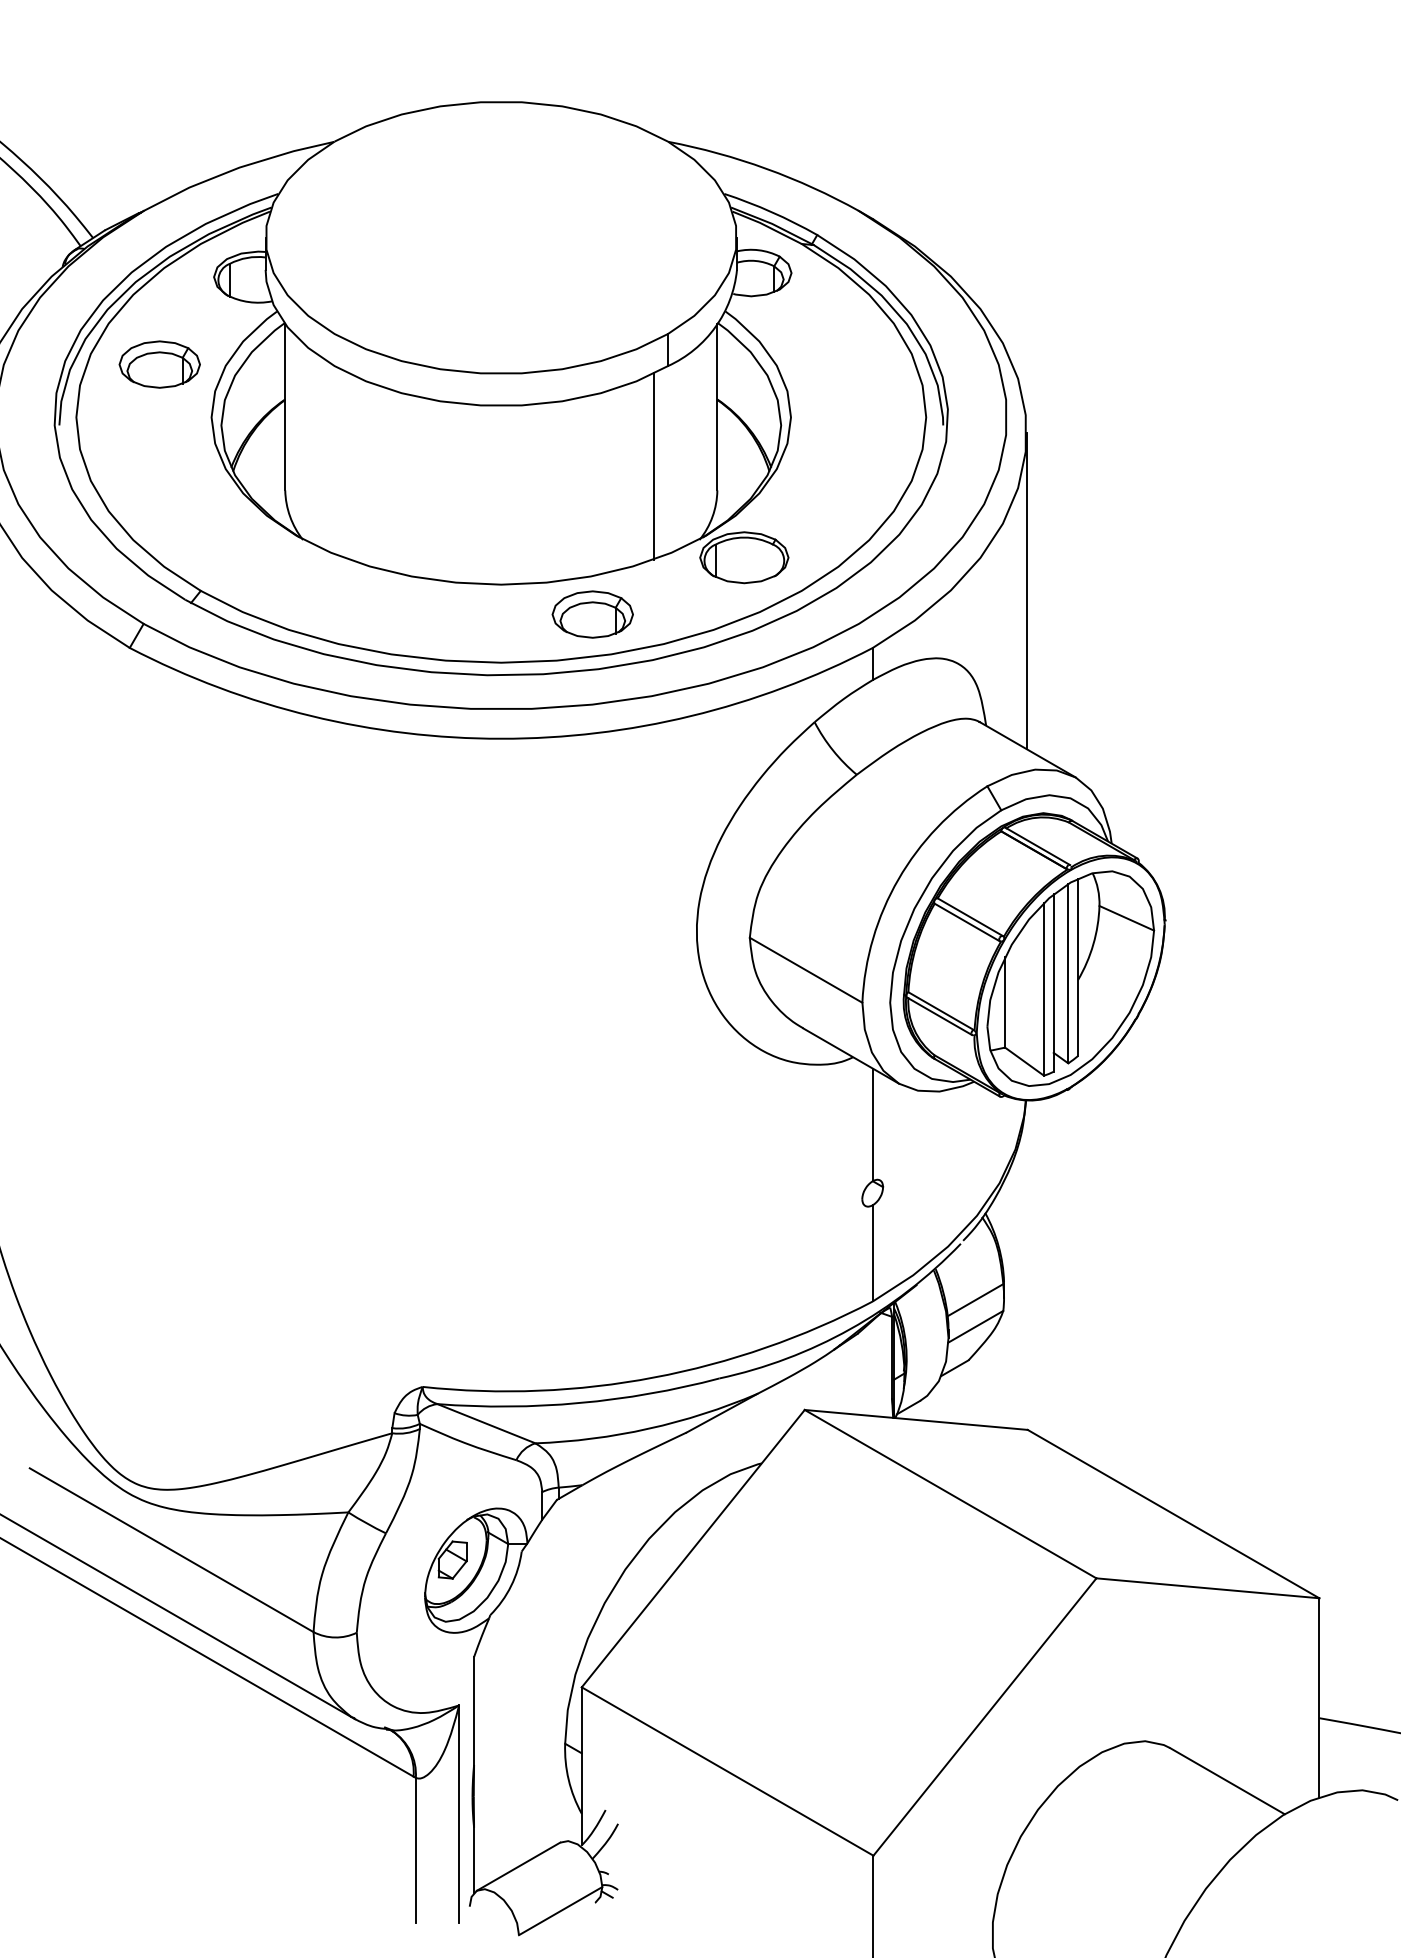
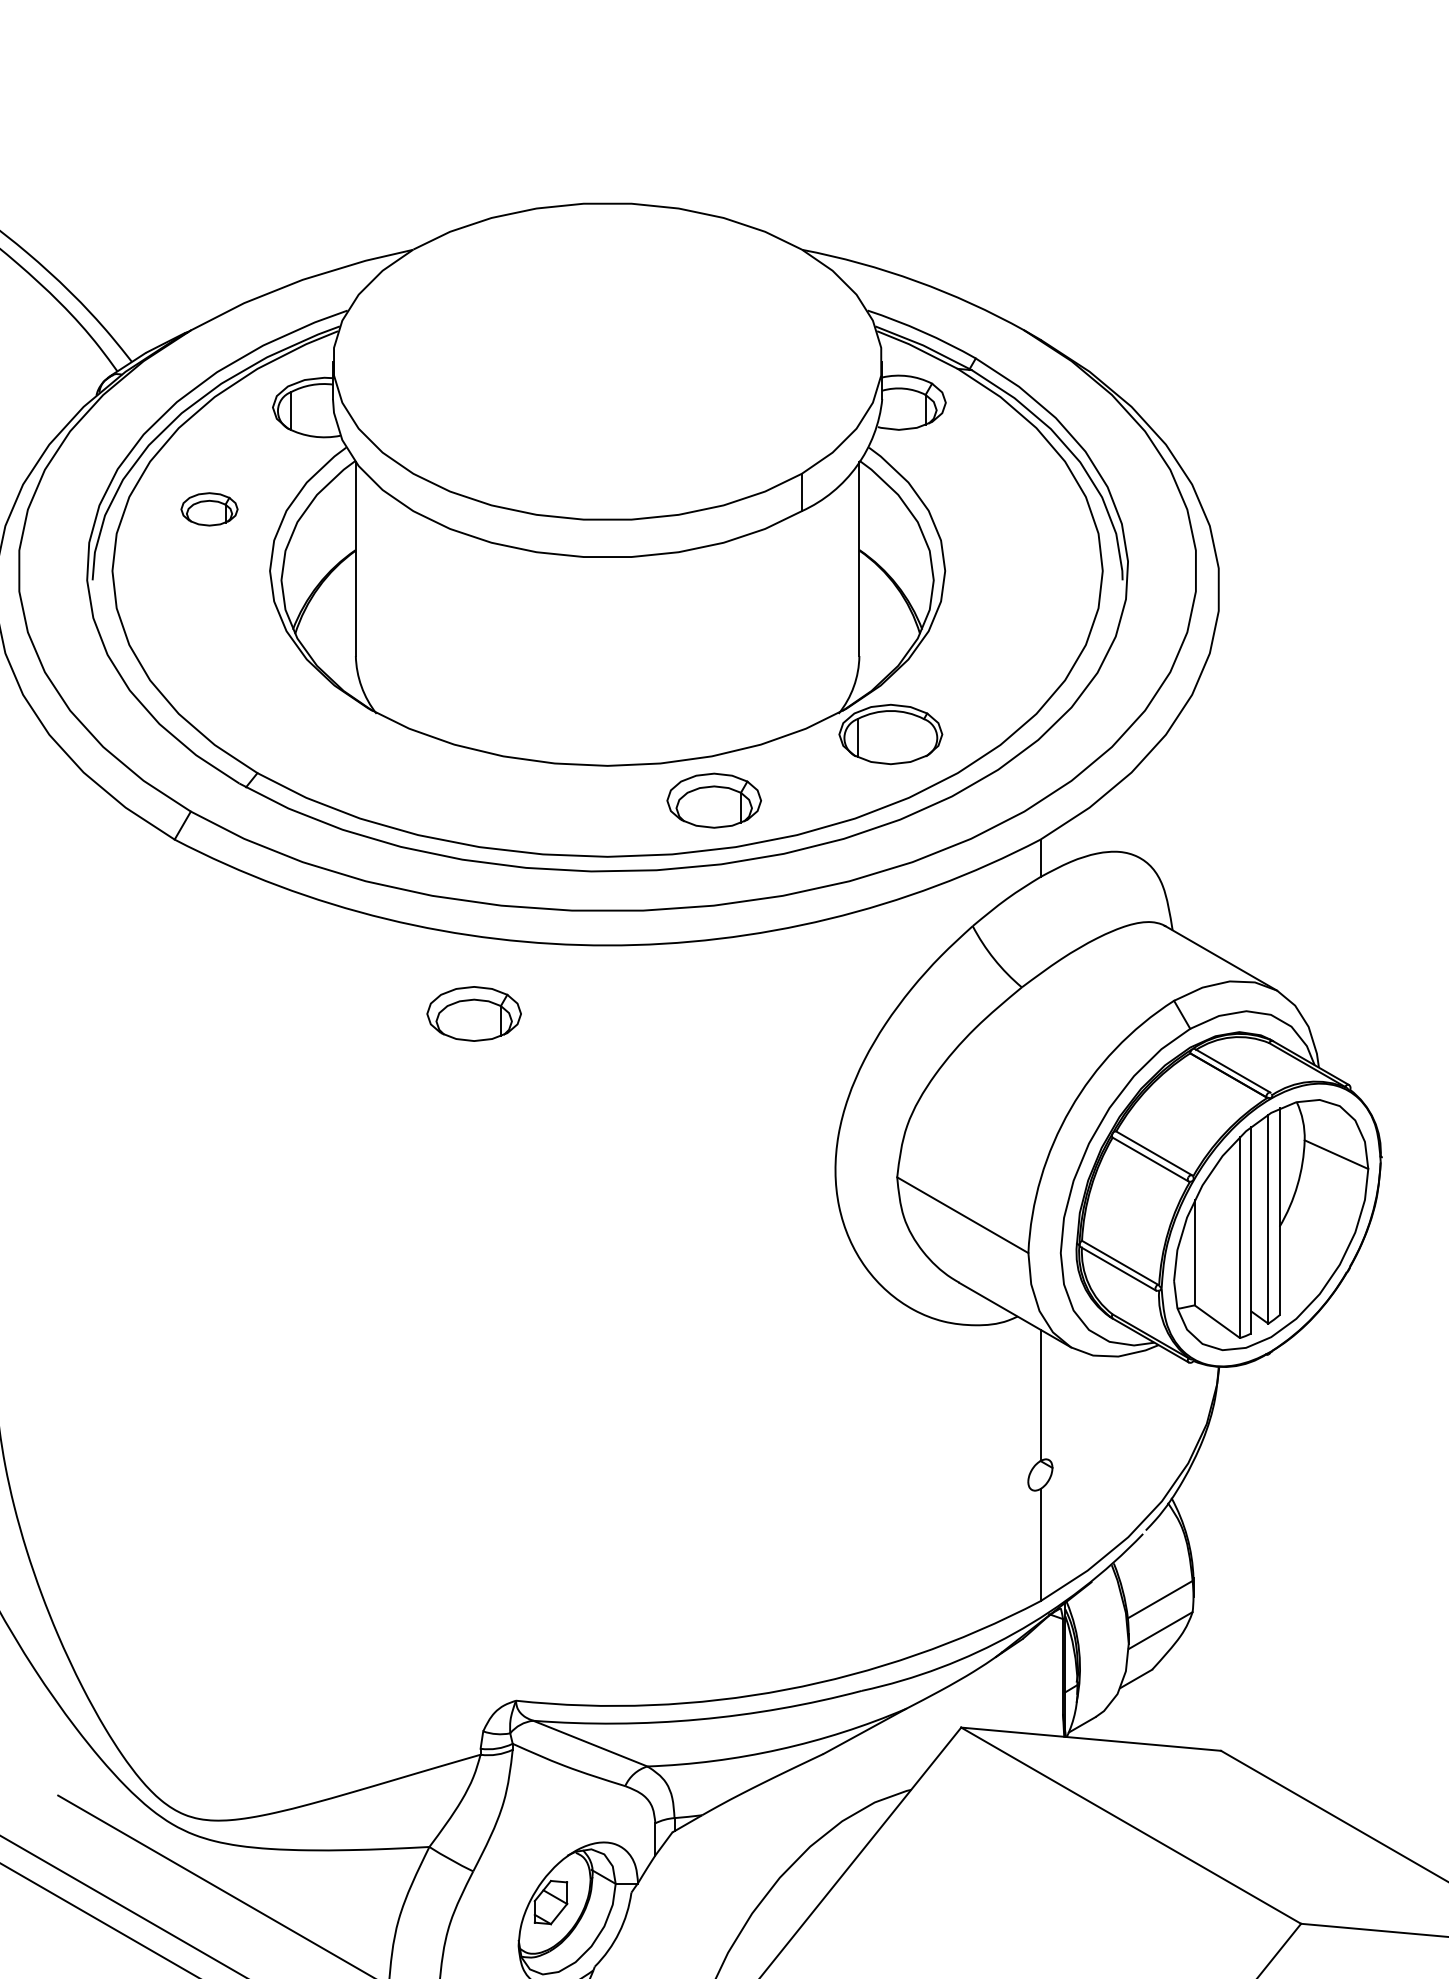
part: (159, 364) -> (209, 509), size x0.6
line: (654, 466) -> (786, 628), removed
line: (1026, 591) -> (1219, 773), removed
part: (386, 797) -> (473, 1013), added

